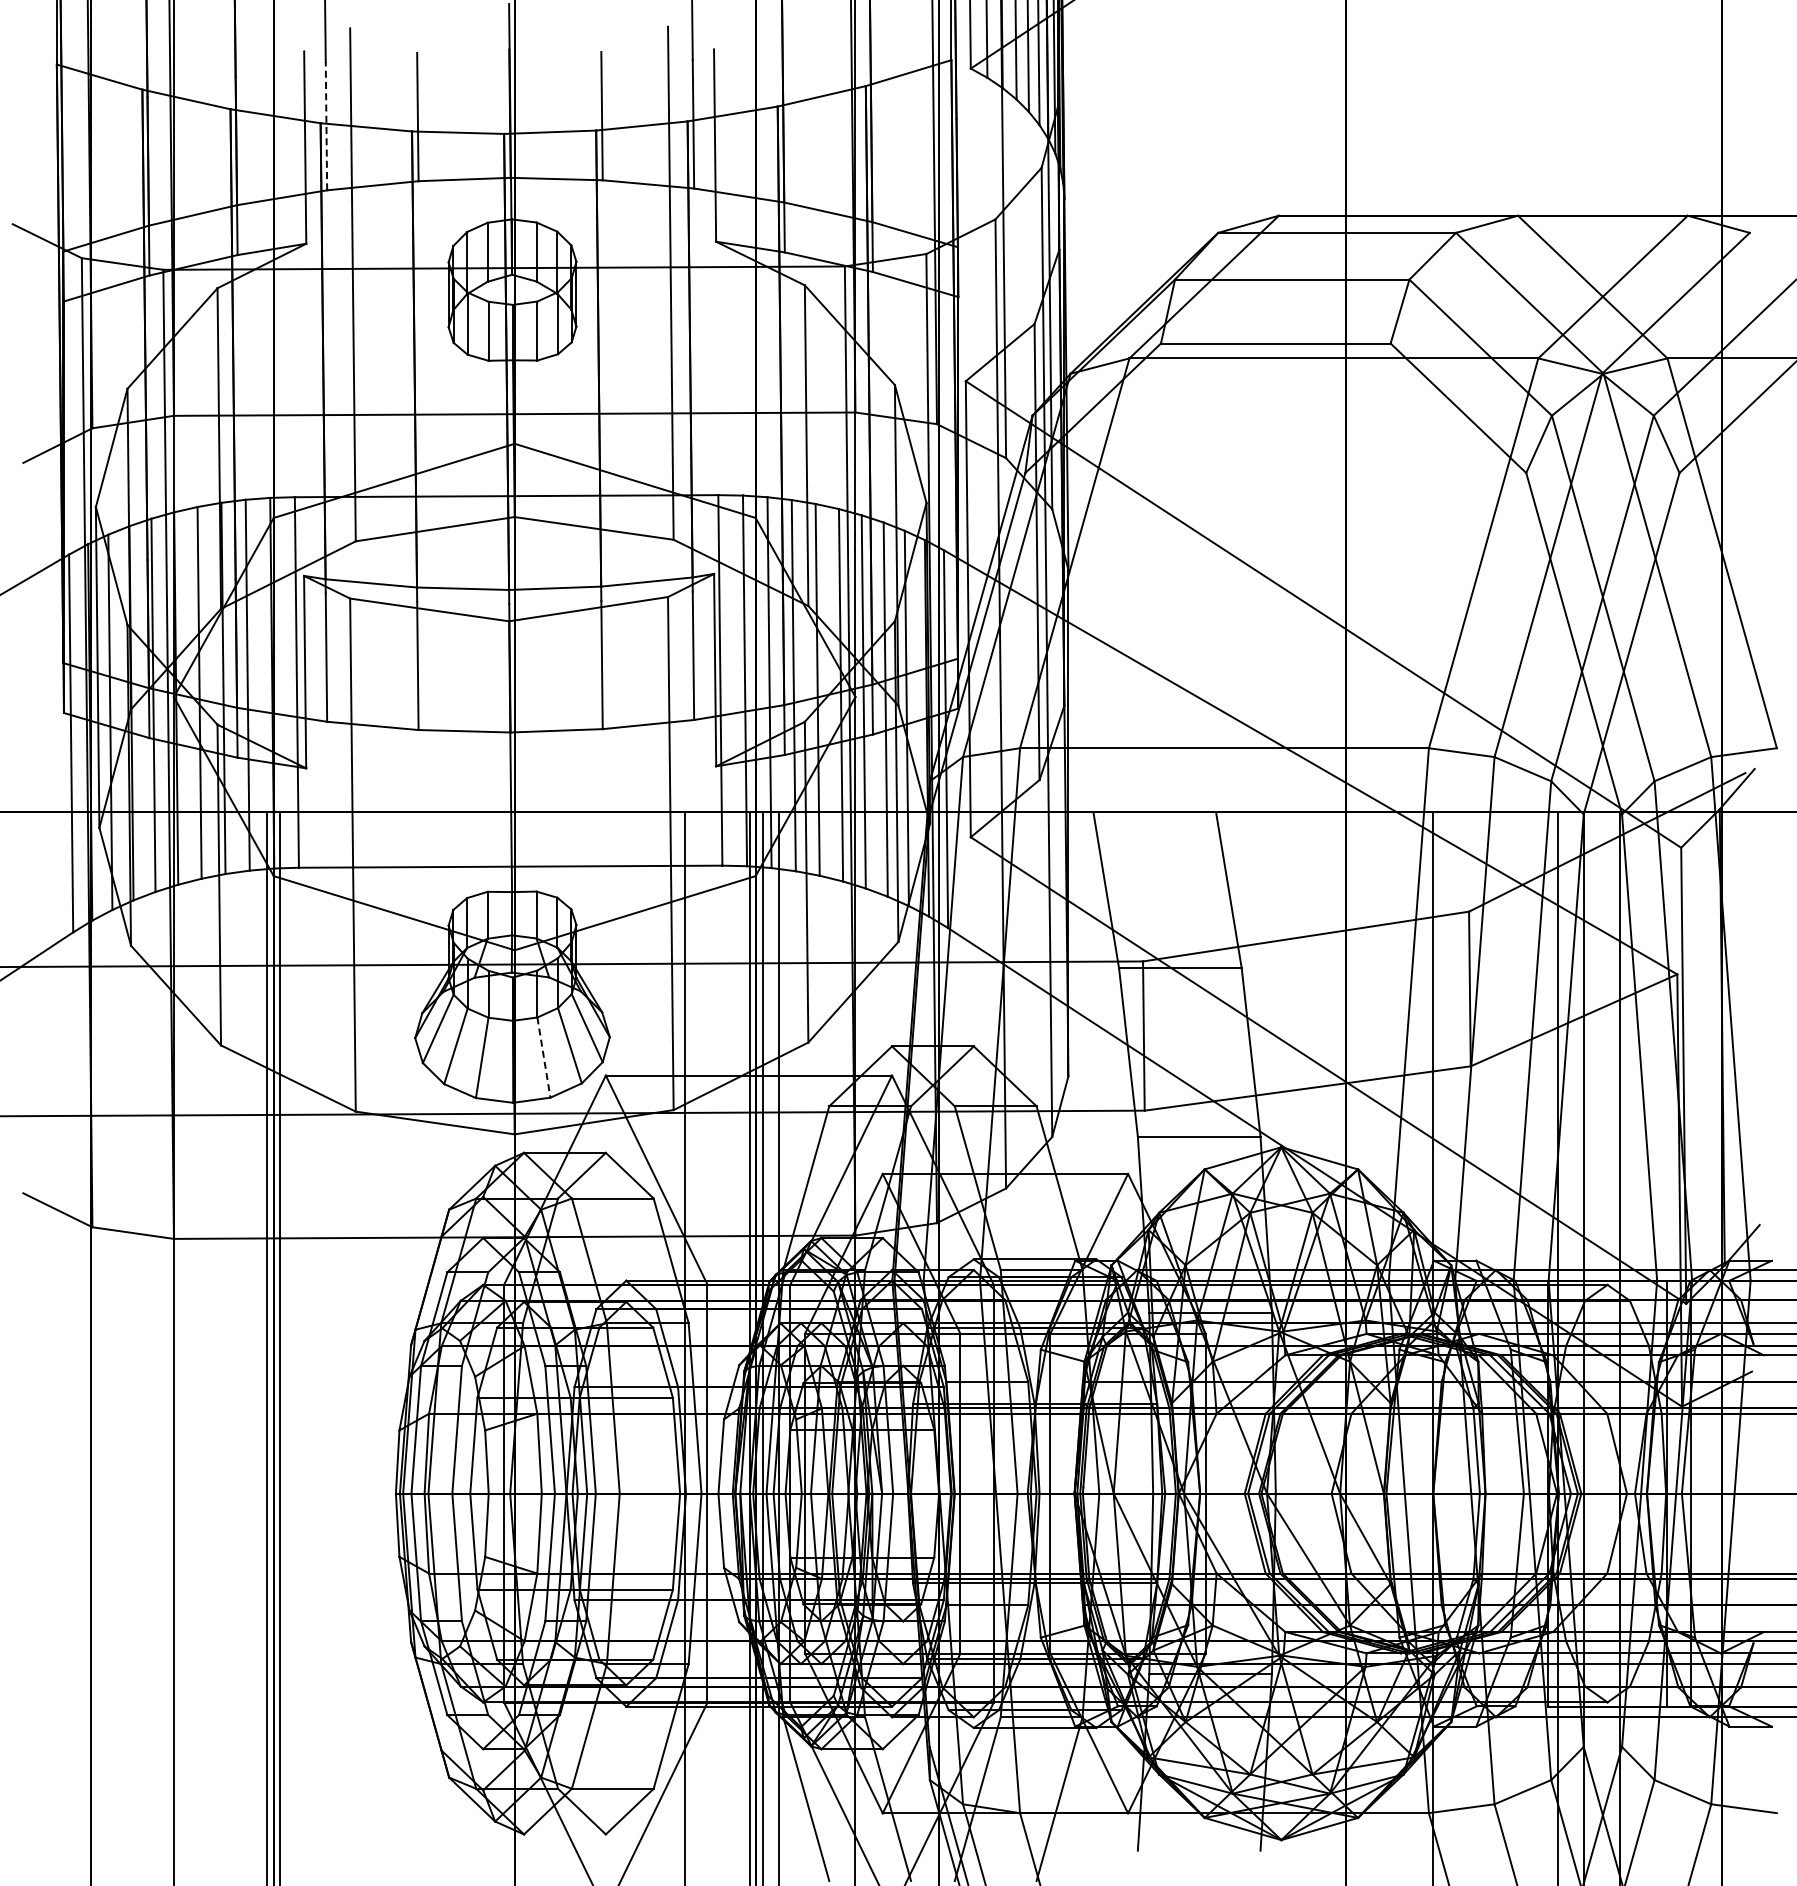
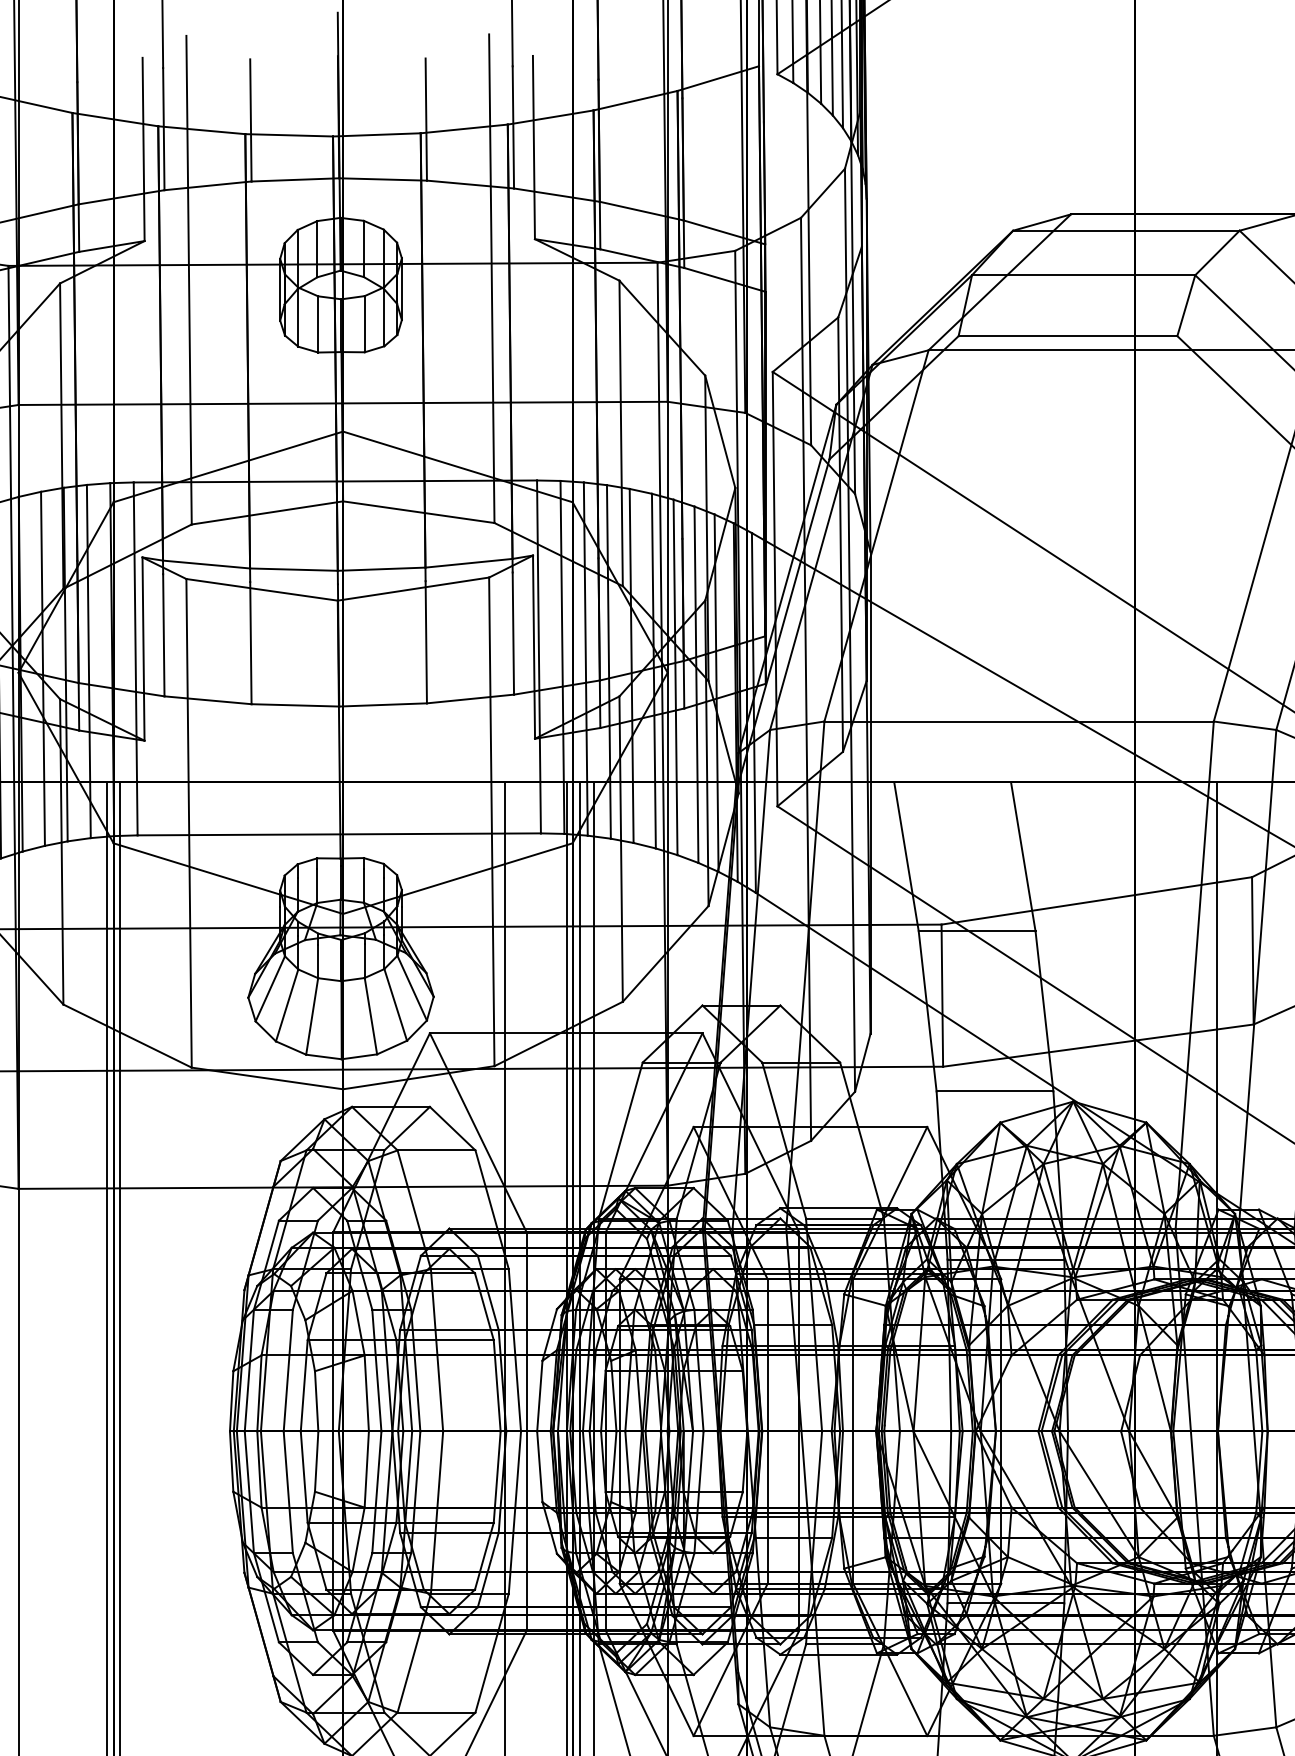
line: (326, 125) -> (163, 128), dashed -> solid
line: (543, 1057) -> (370, 1016), dashed -> solid

